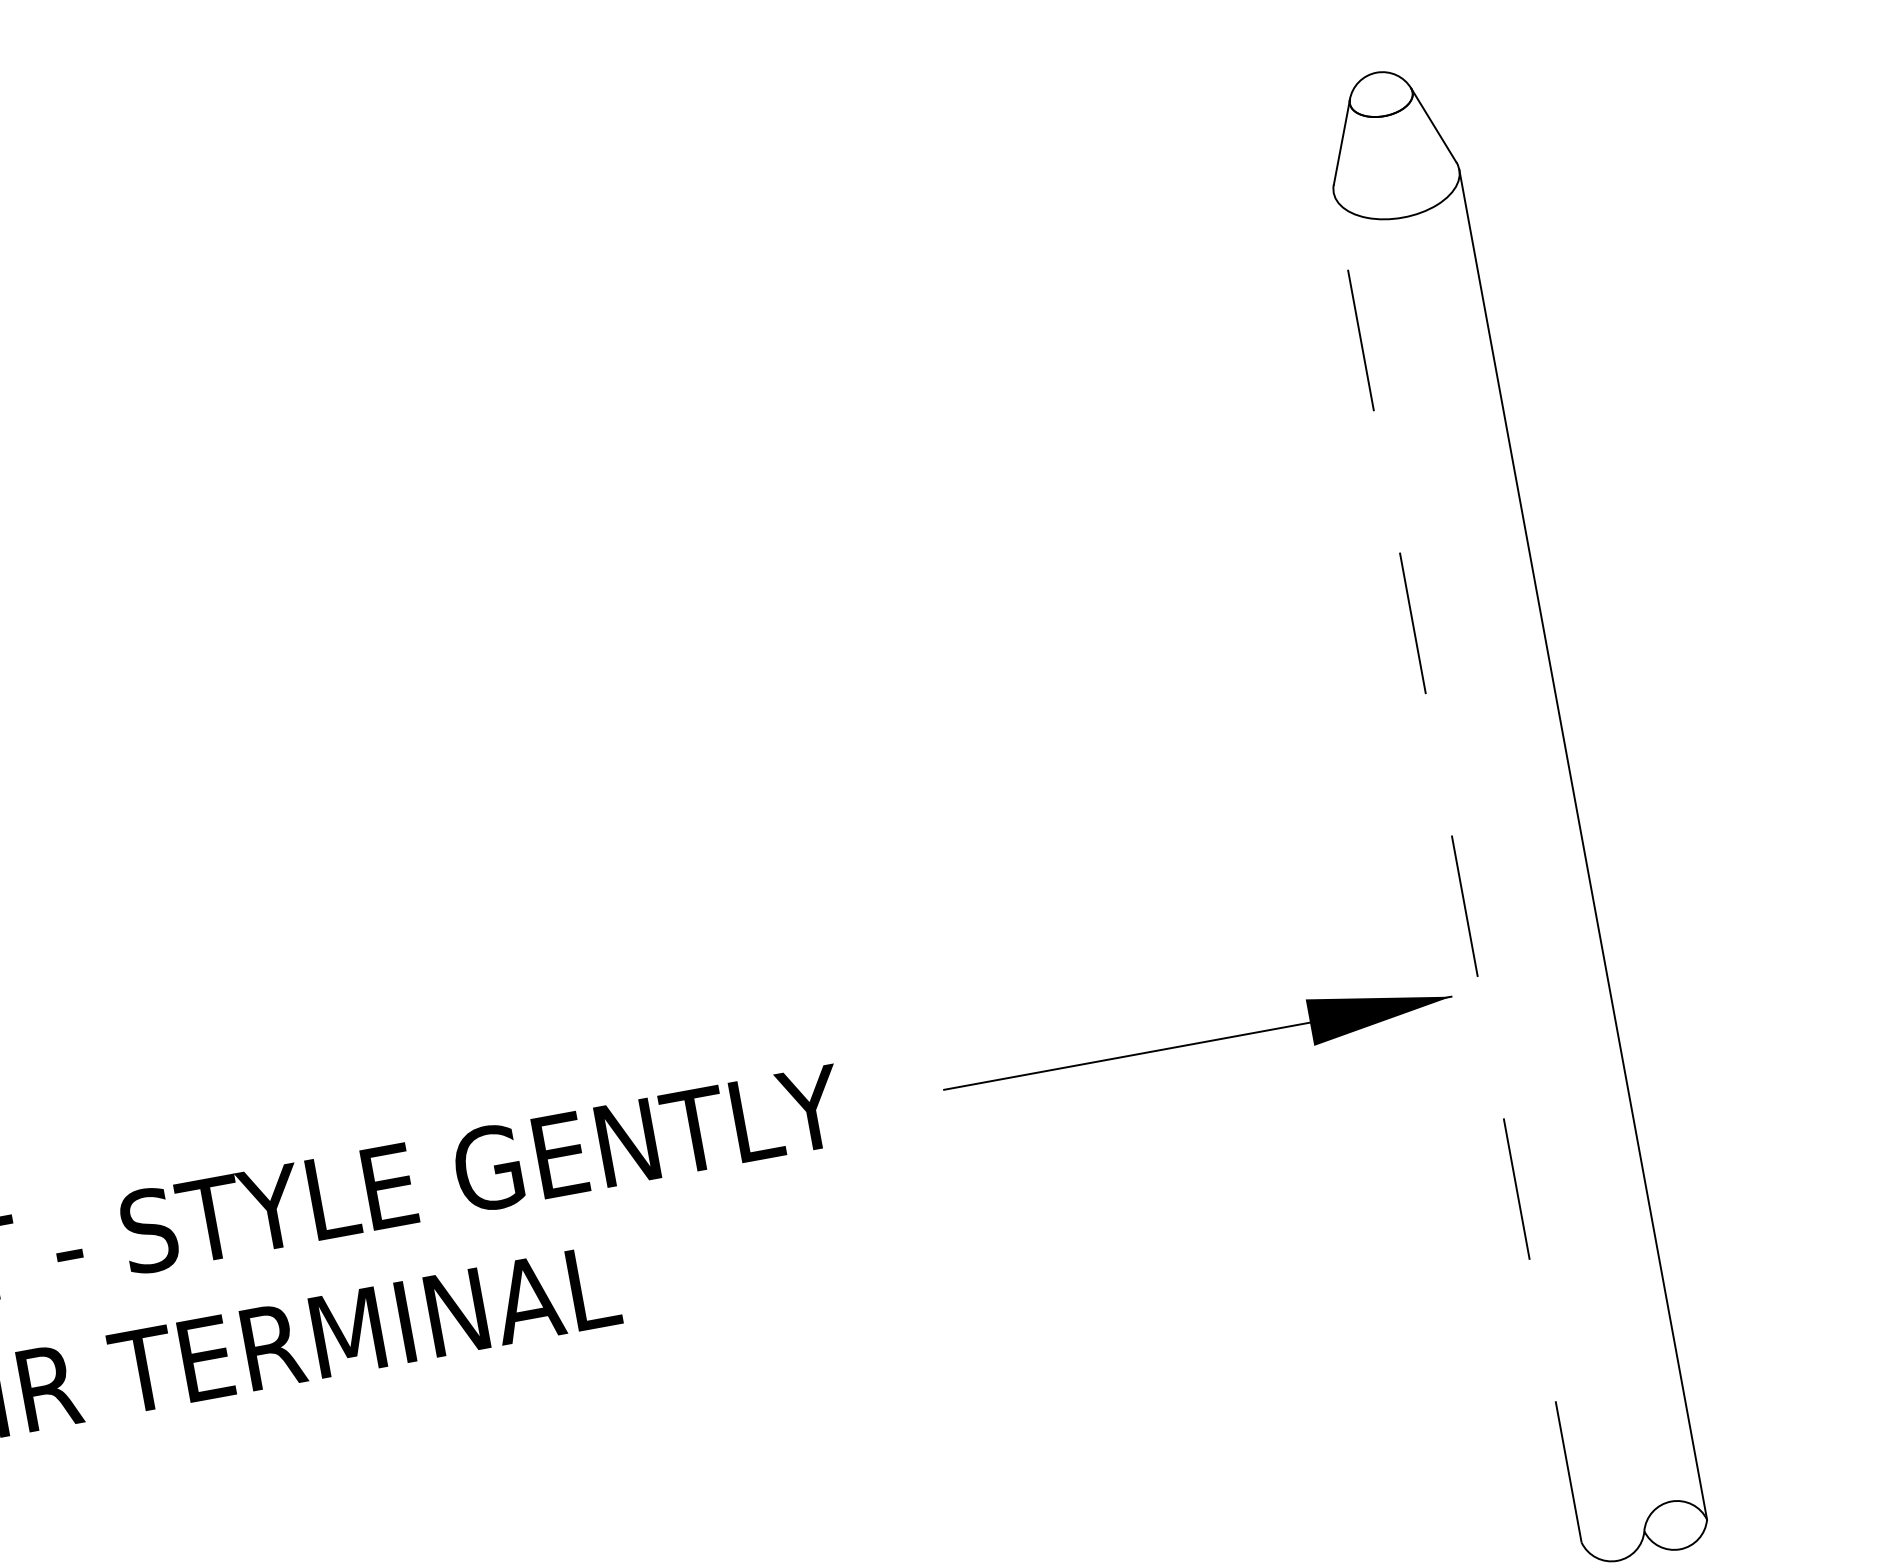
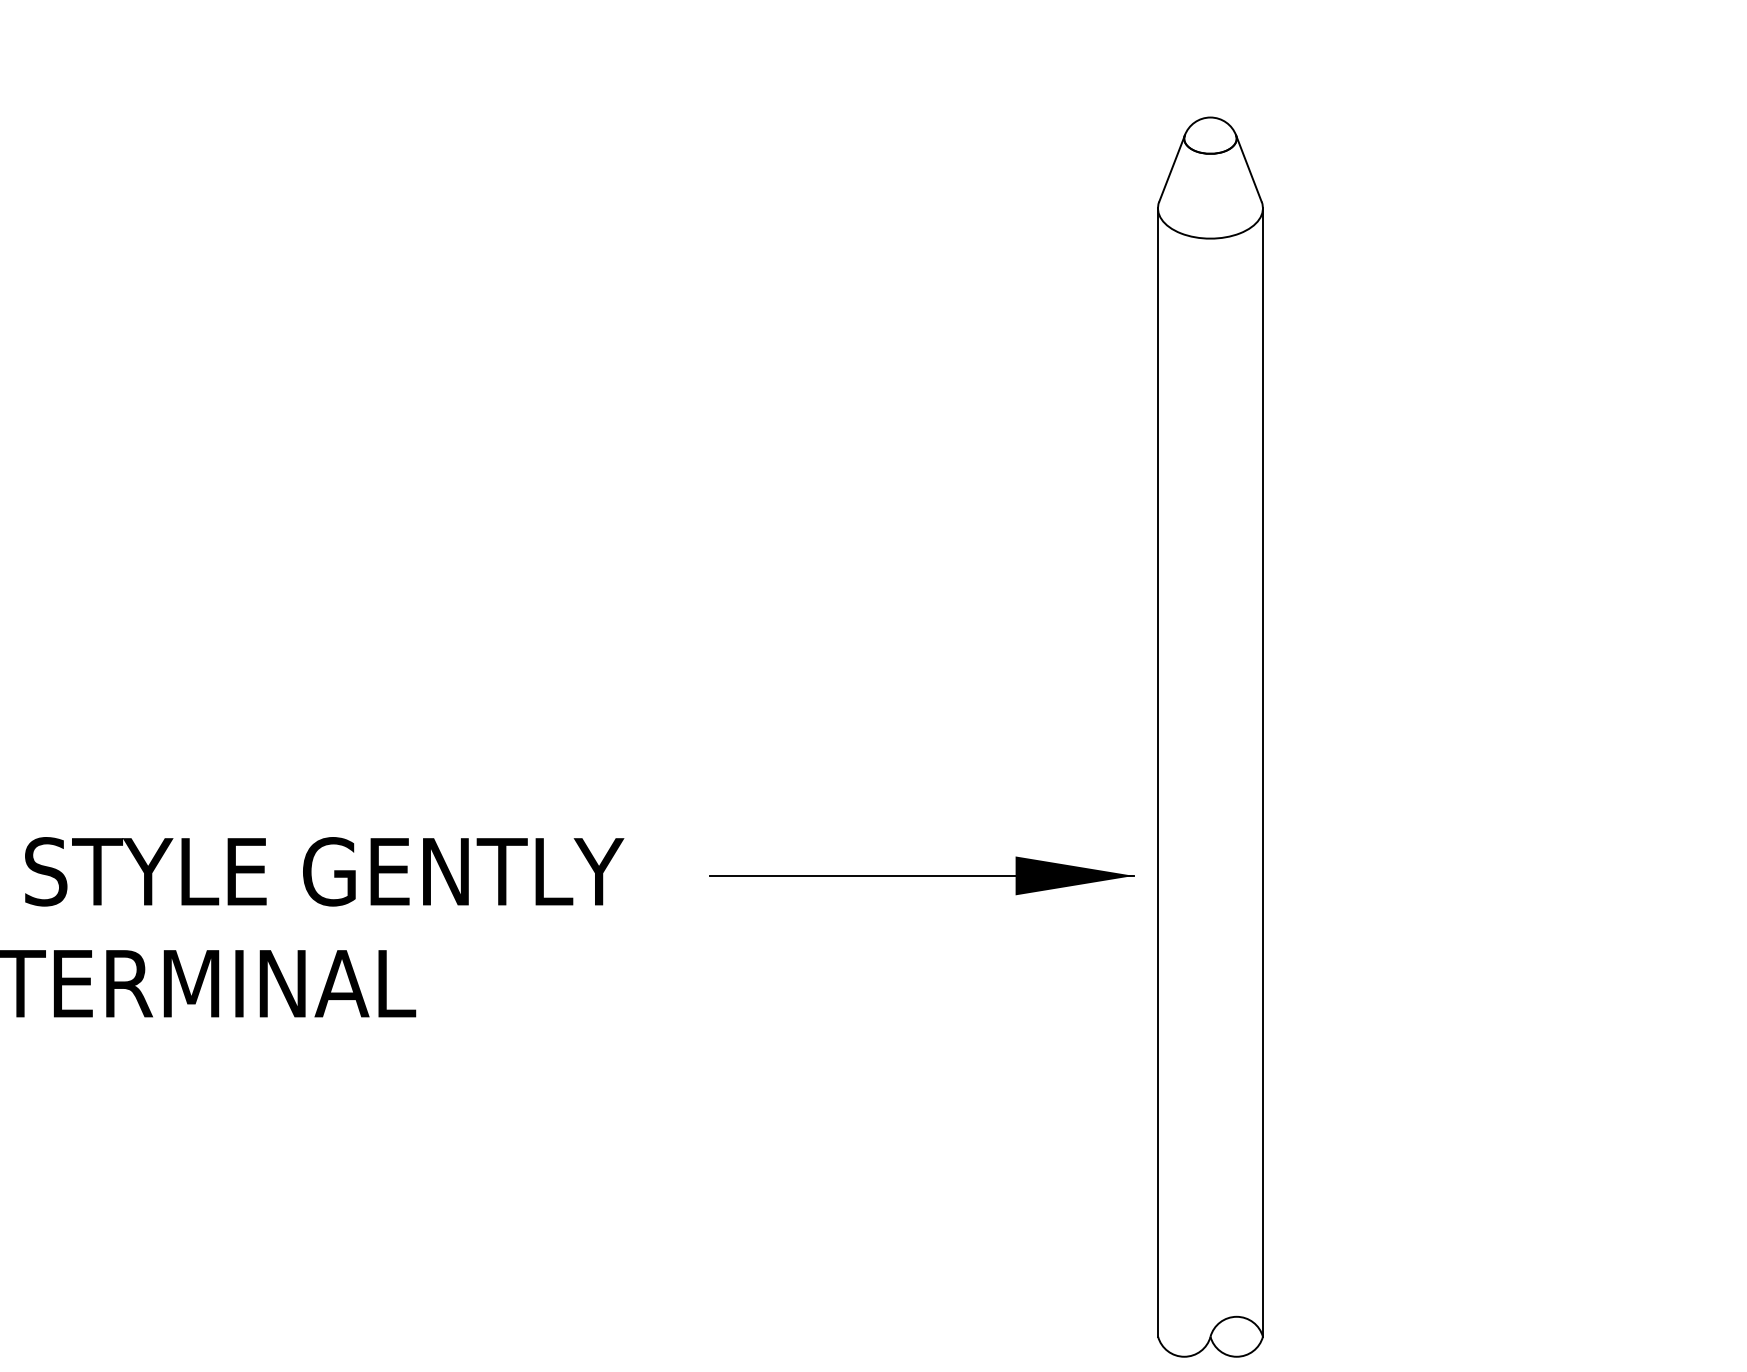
line: (1458, 867) -> (1158, 772), dashed -> solid

